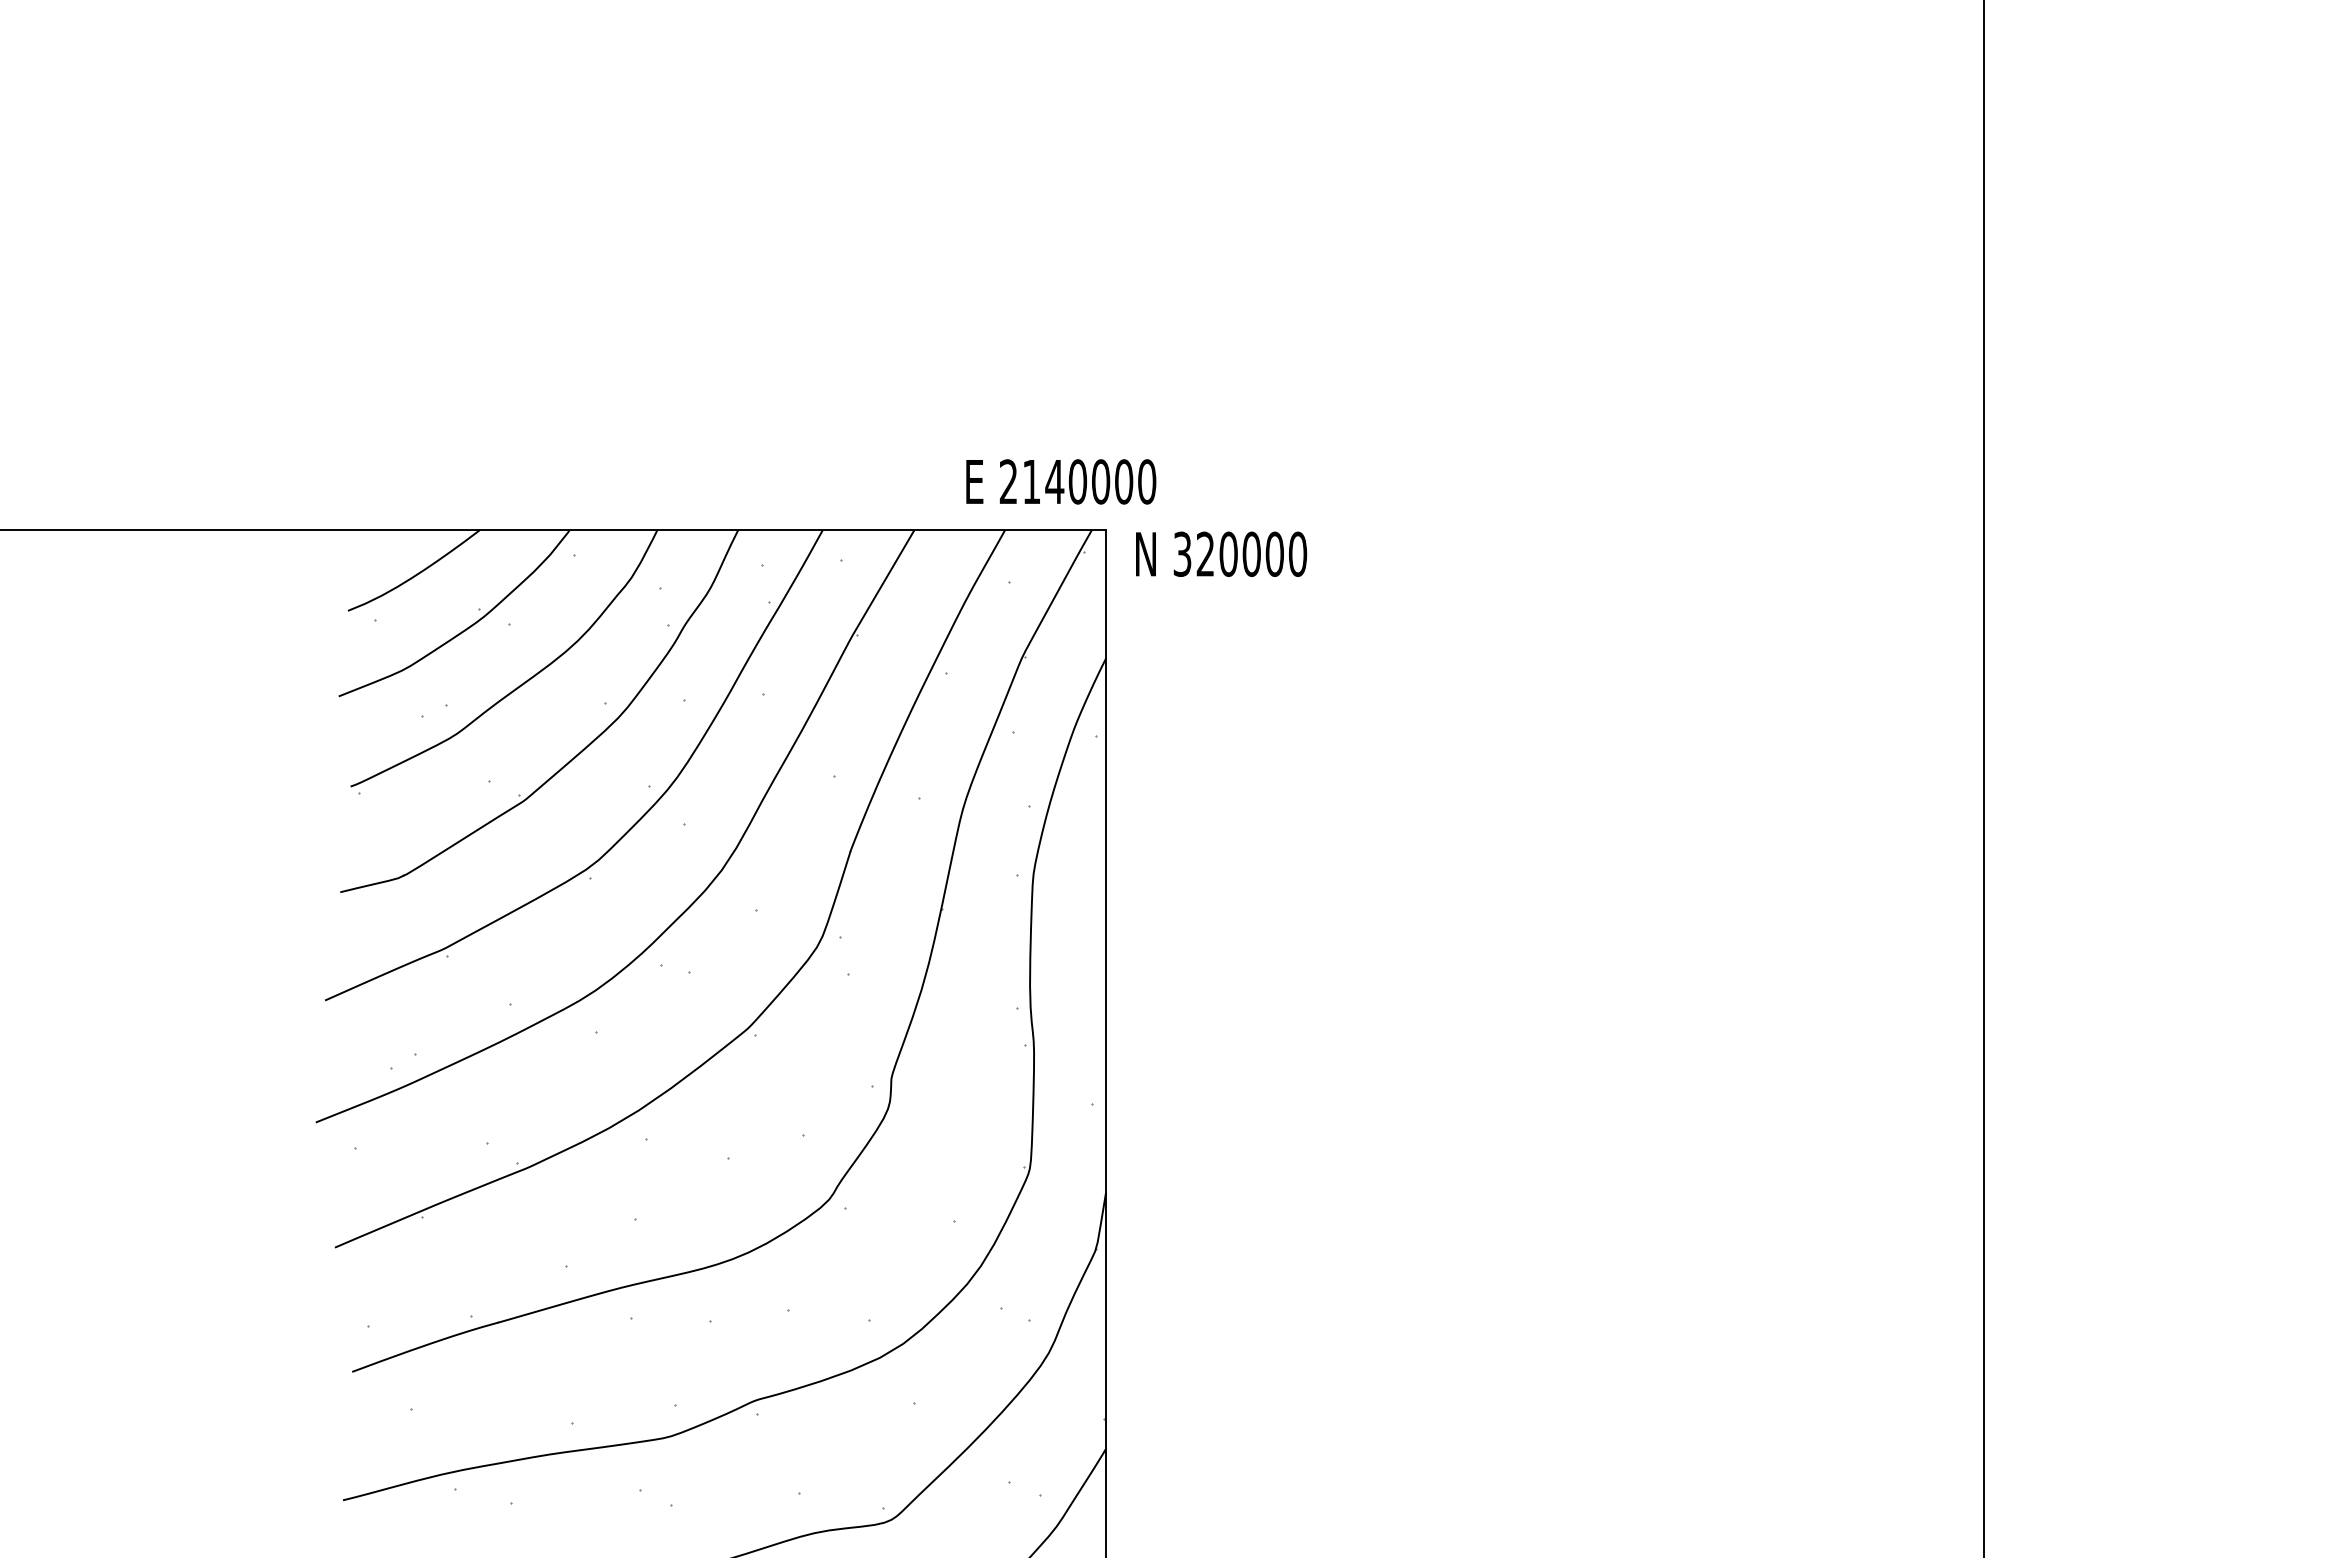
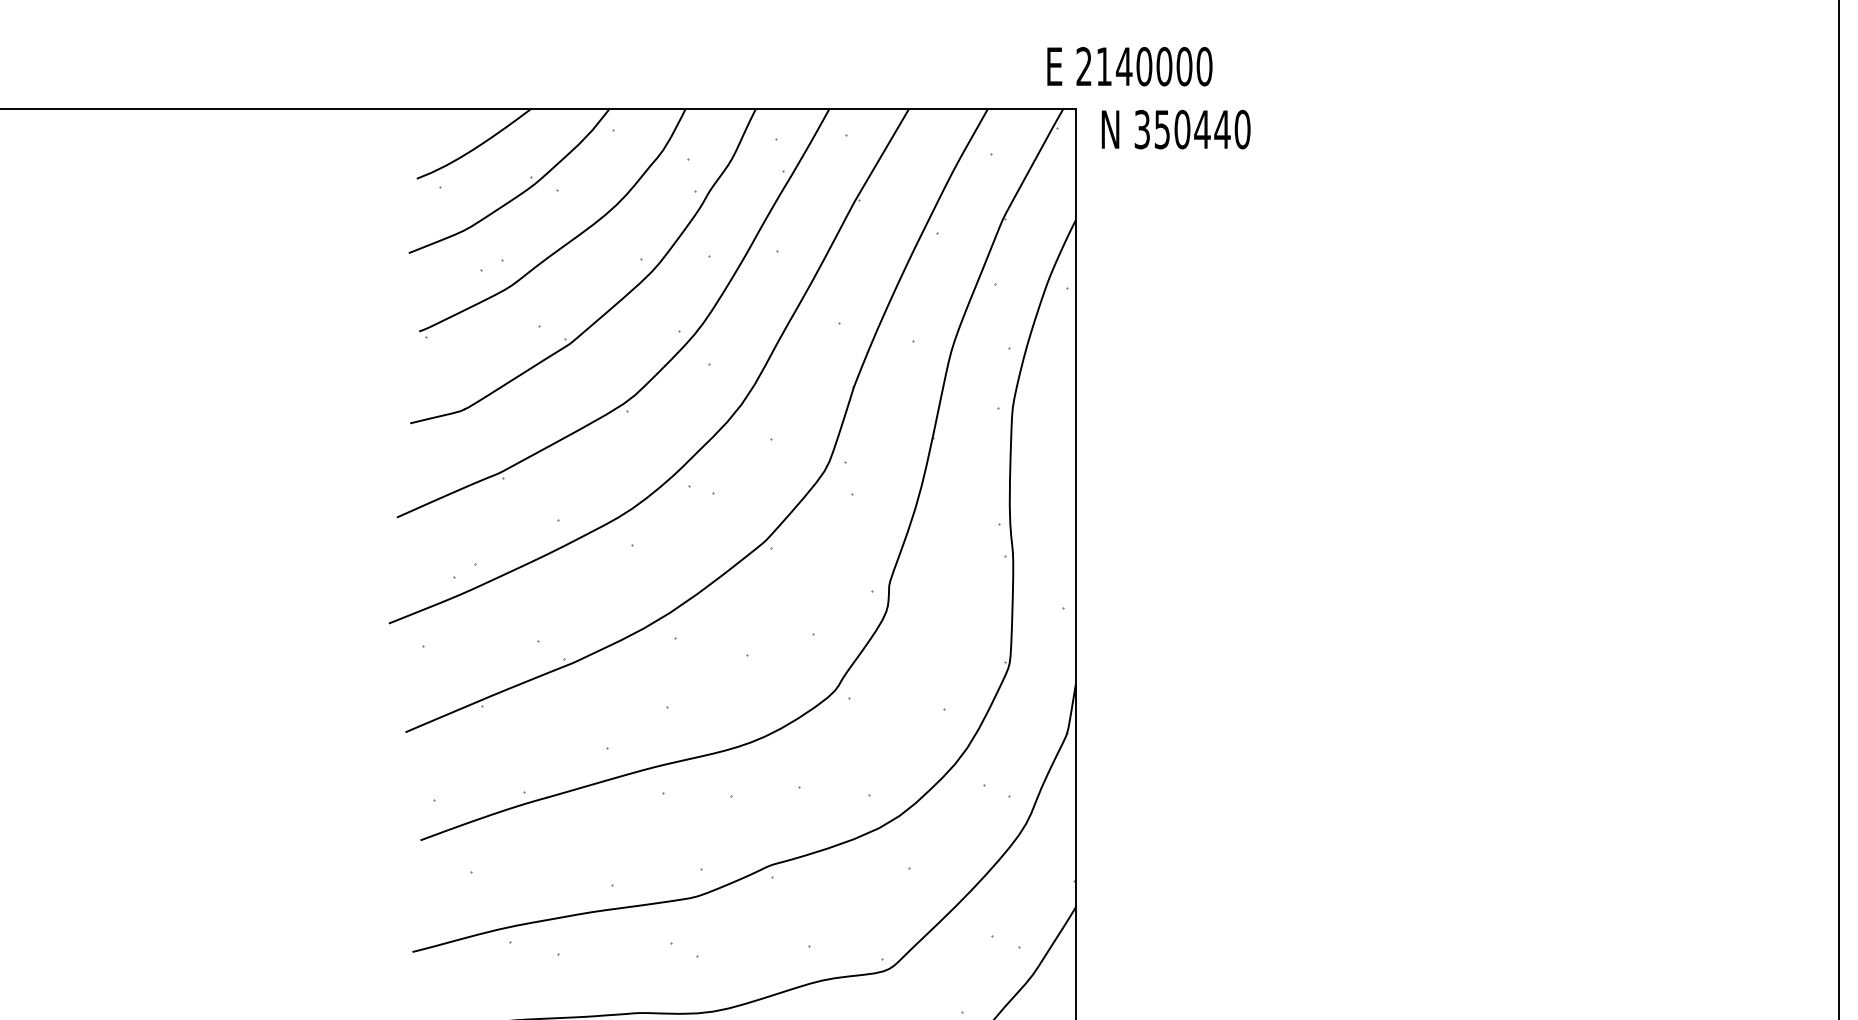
text: (1061, 481) -> (1130, 66), moved
text: (1240, 553) -> (1192, 128), 320000 -> 350440

